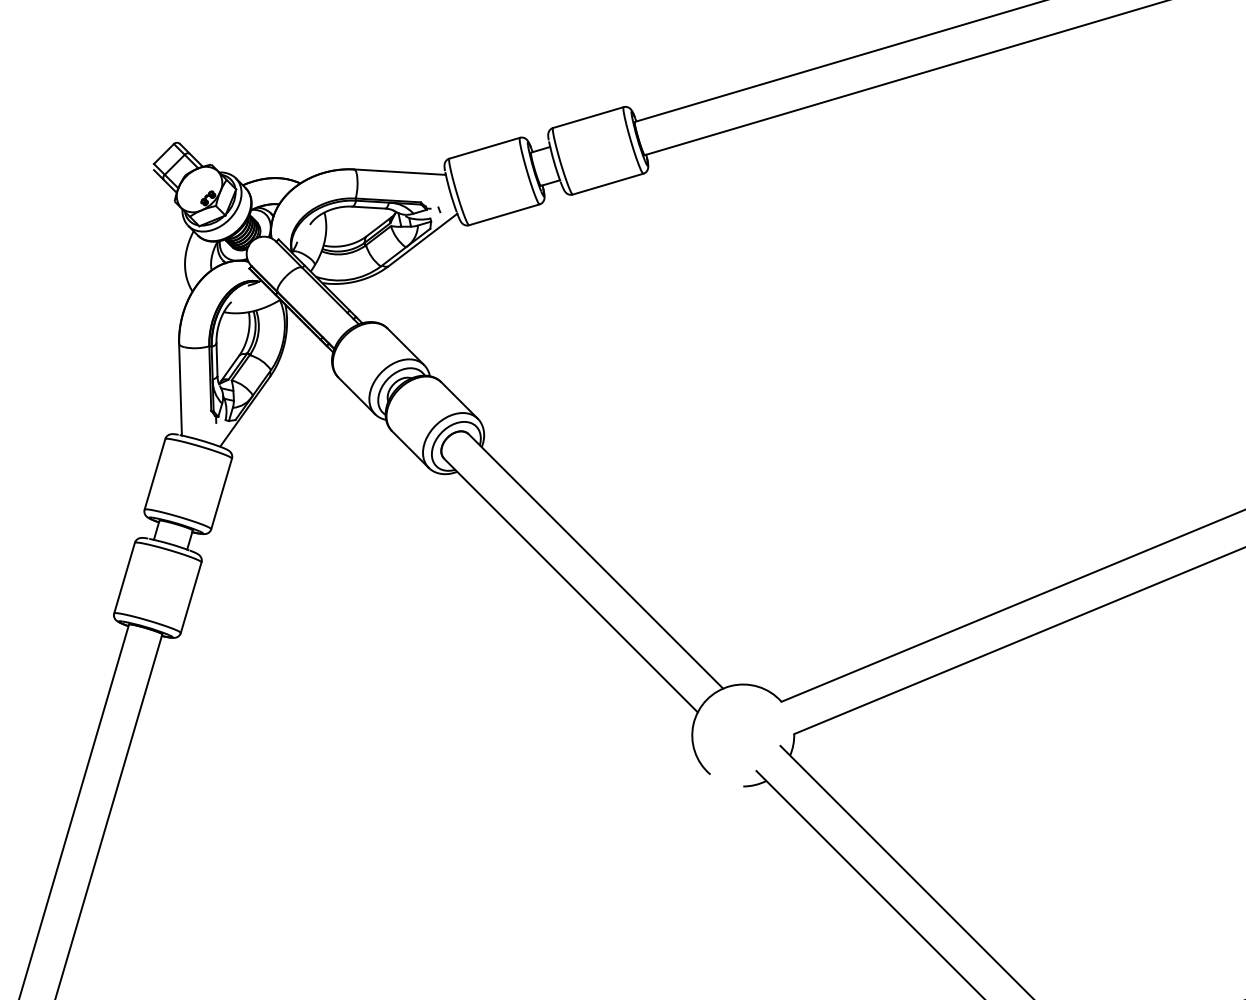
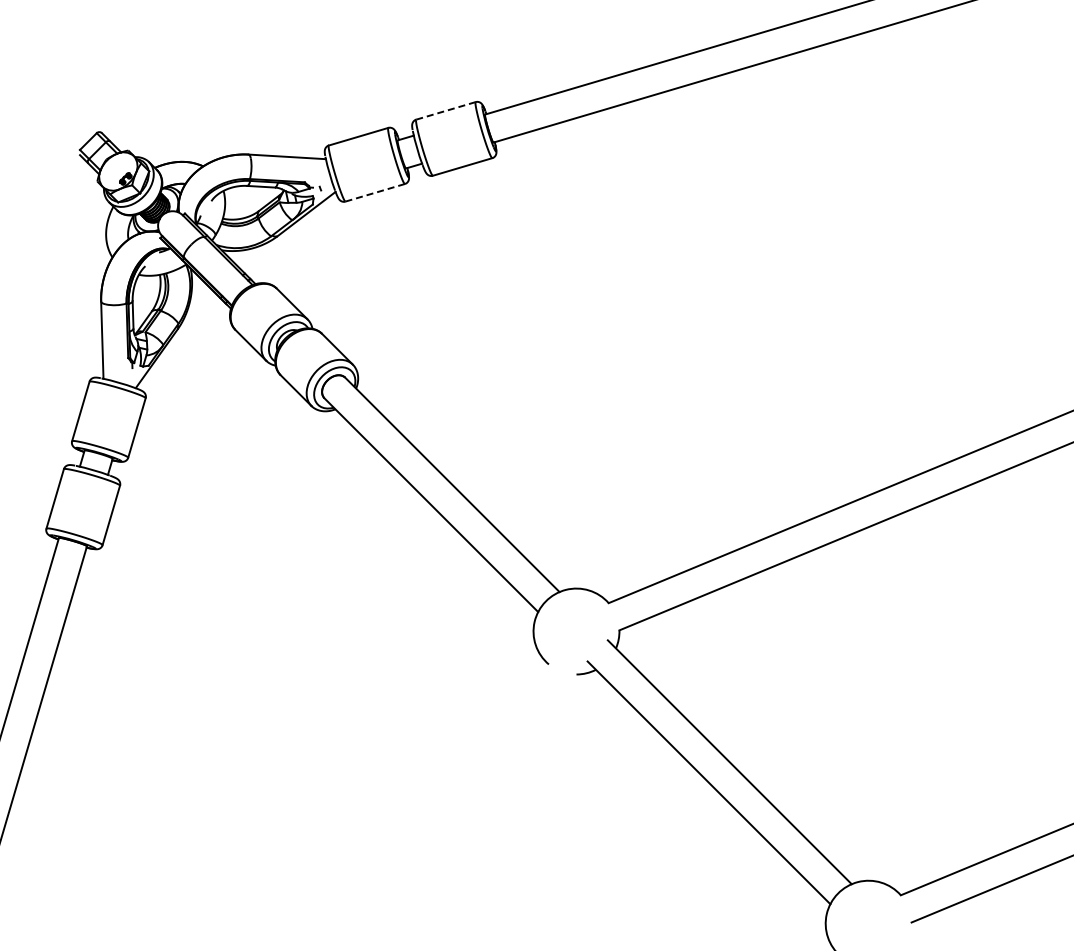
line: (588, 117) -> (446, 110), solid -> dashed
line: (504, 214) -> (375, 192), solid -> dashed

